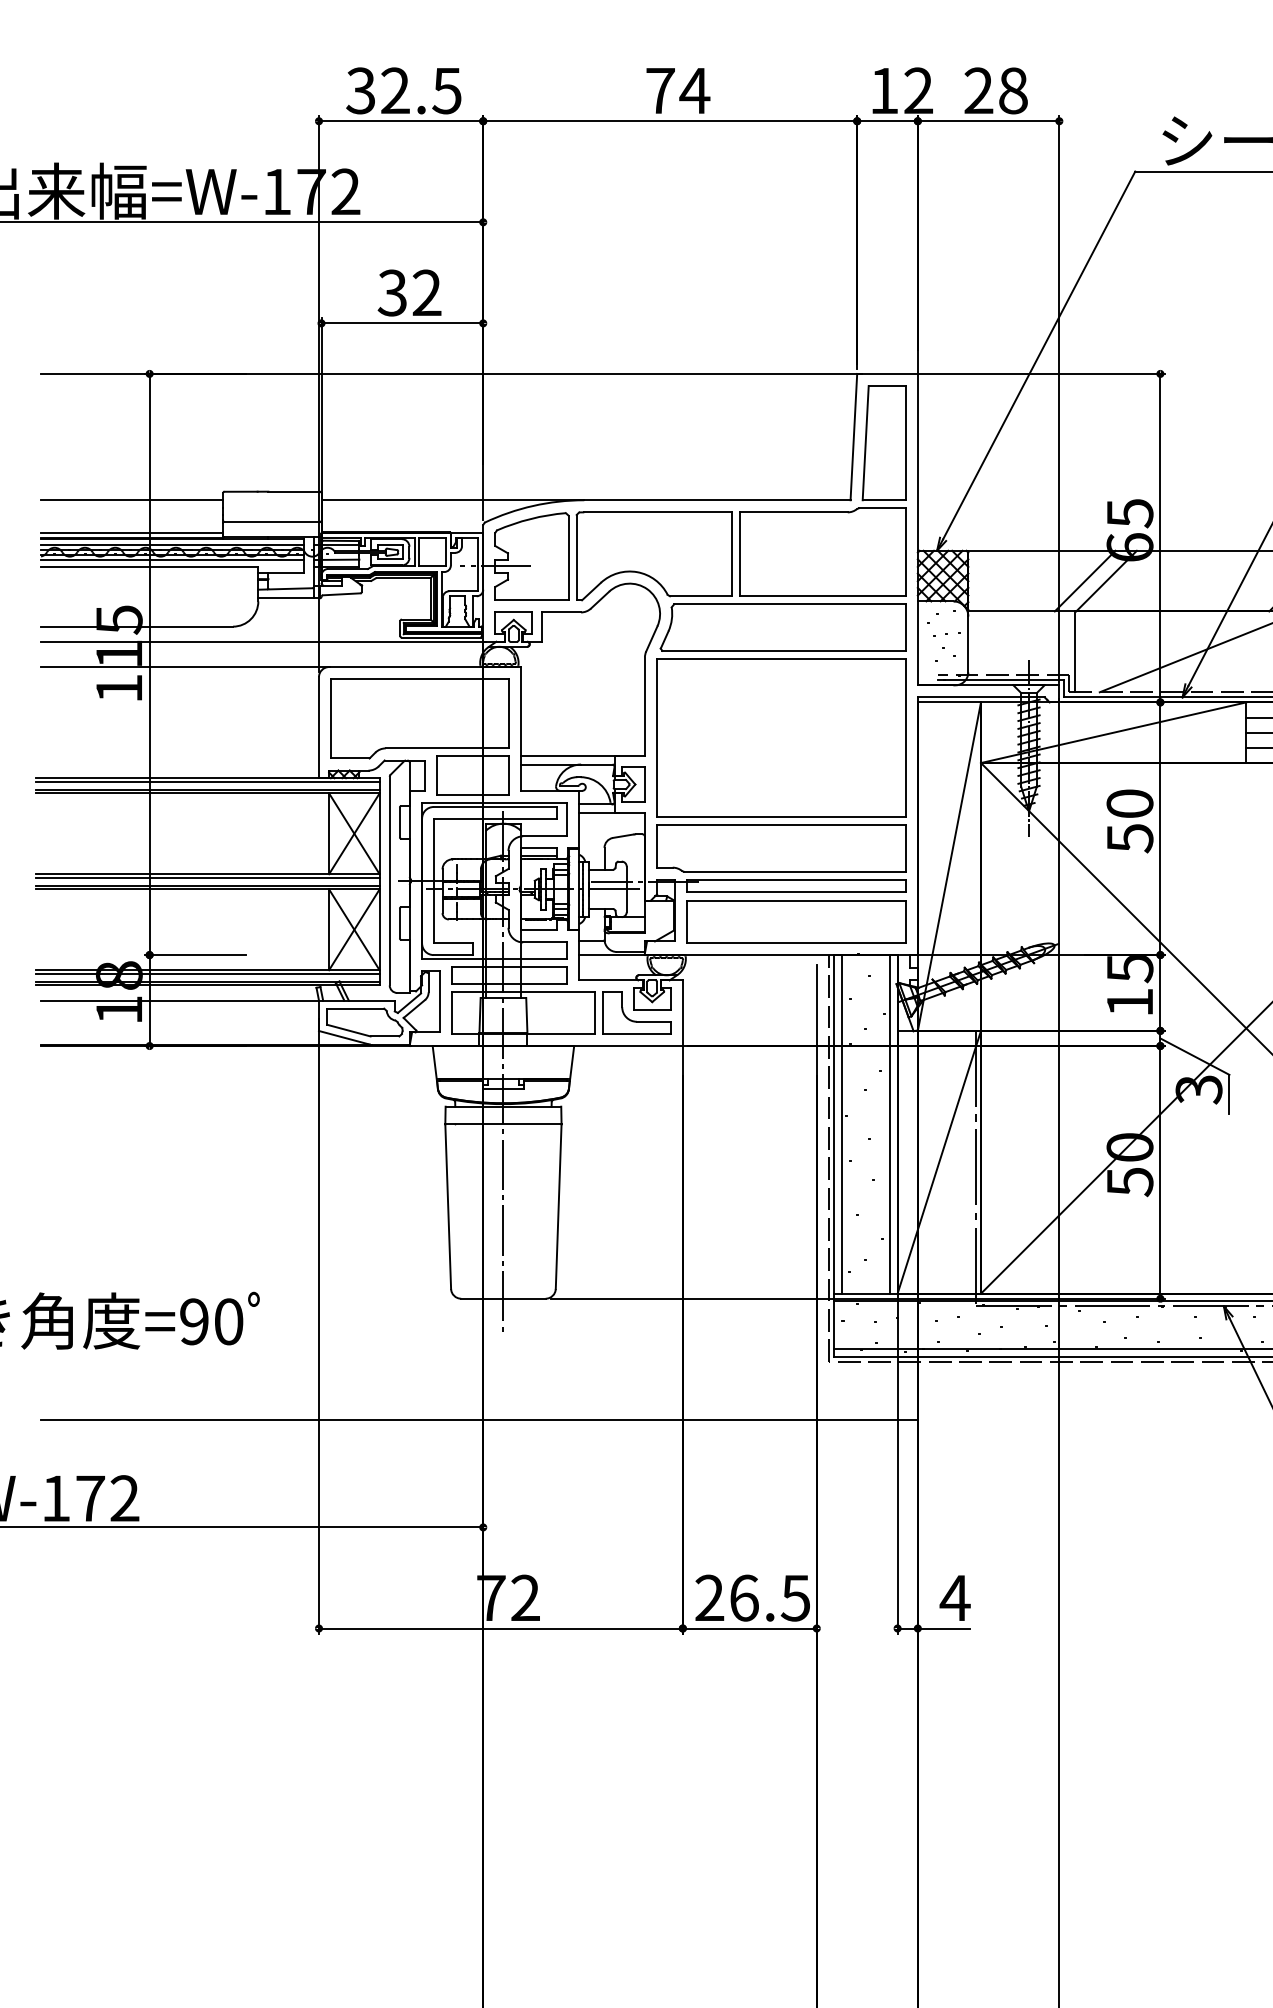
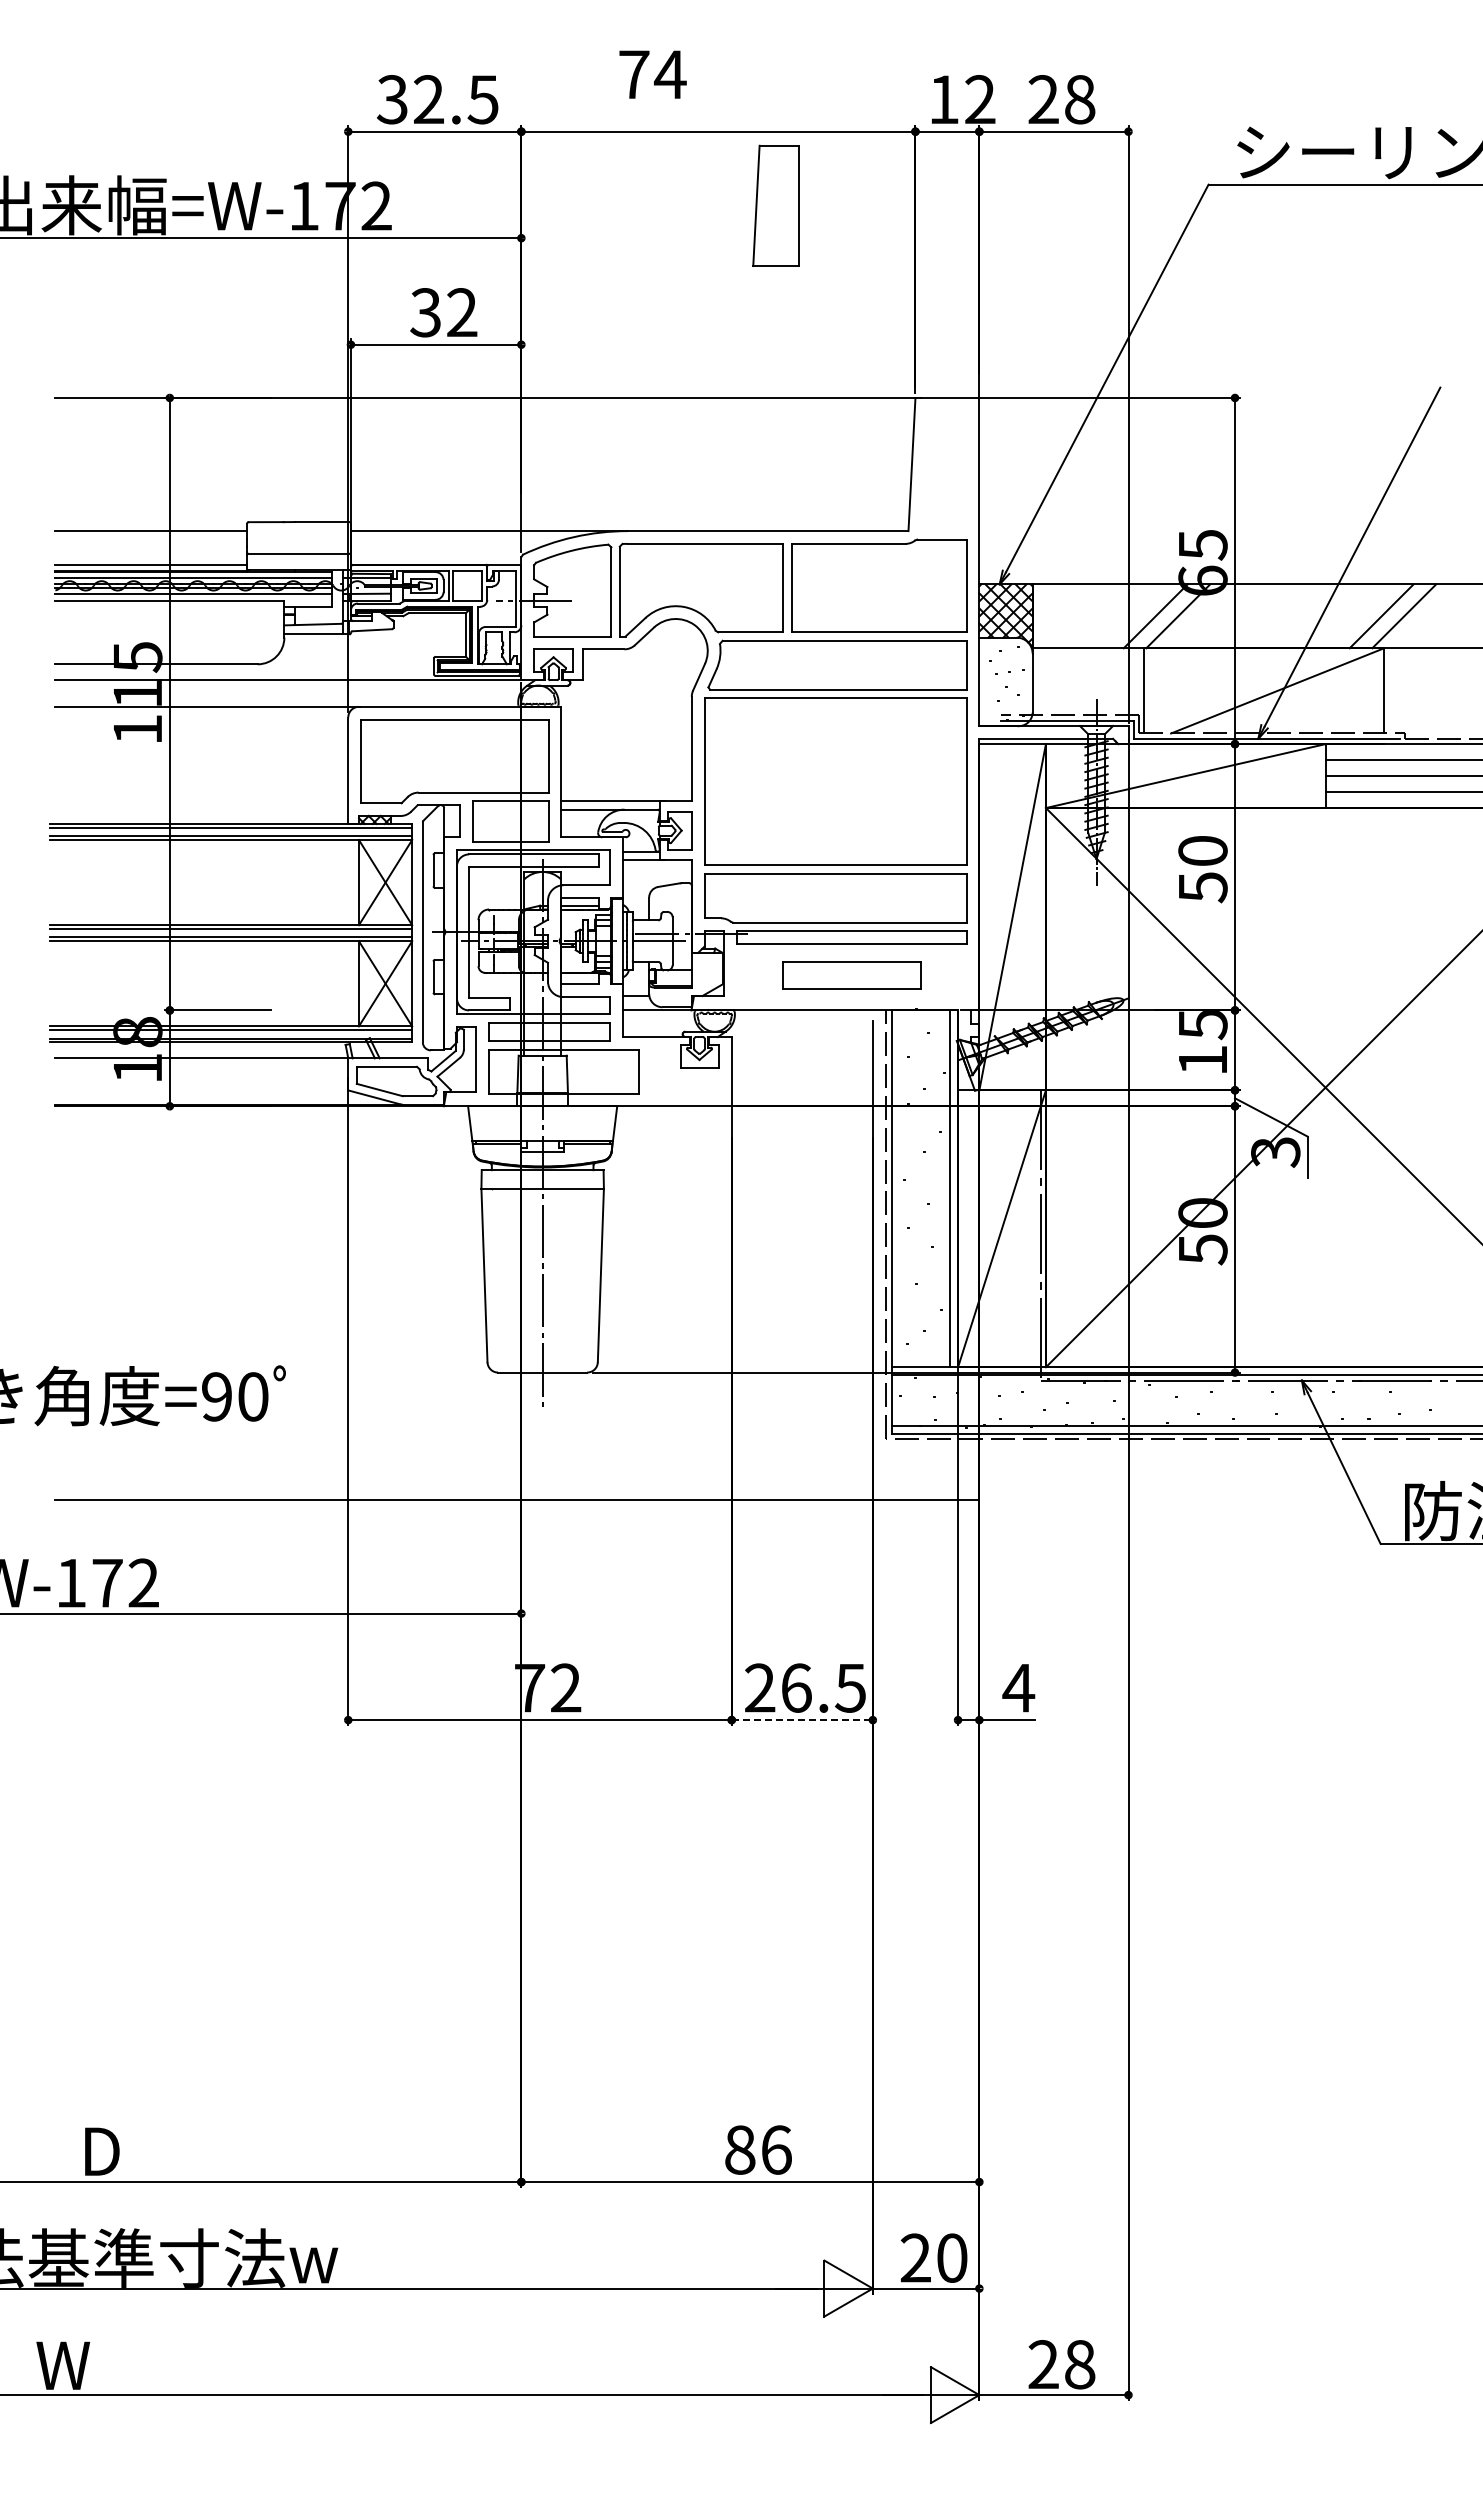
text: (677, 90) -> (652, 74), moved
part: (883, 442) -> (775, 205), moved
part: (796, 921) -> (851, 975), size x0.6
part: (636, 1020) -> (682, 1079), removed
line: (842, 1124) -> (899, 1188), removed
line: (749, 1628) -> (802, 1720), solid -> dashed

